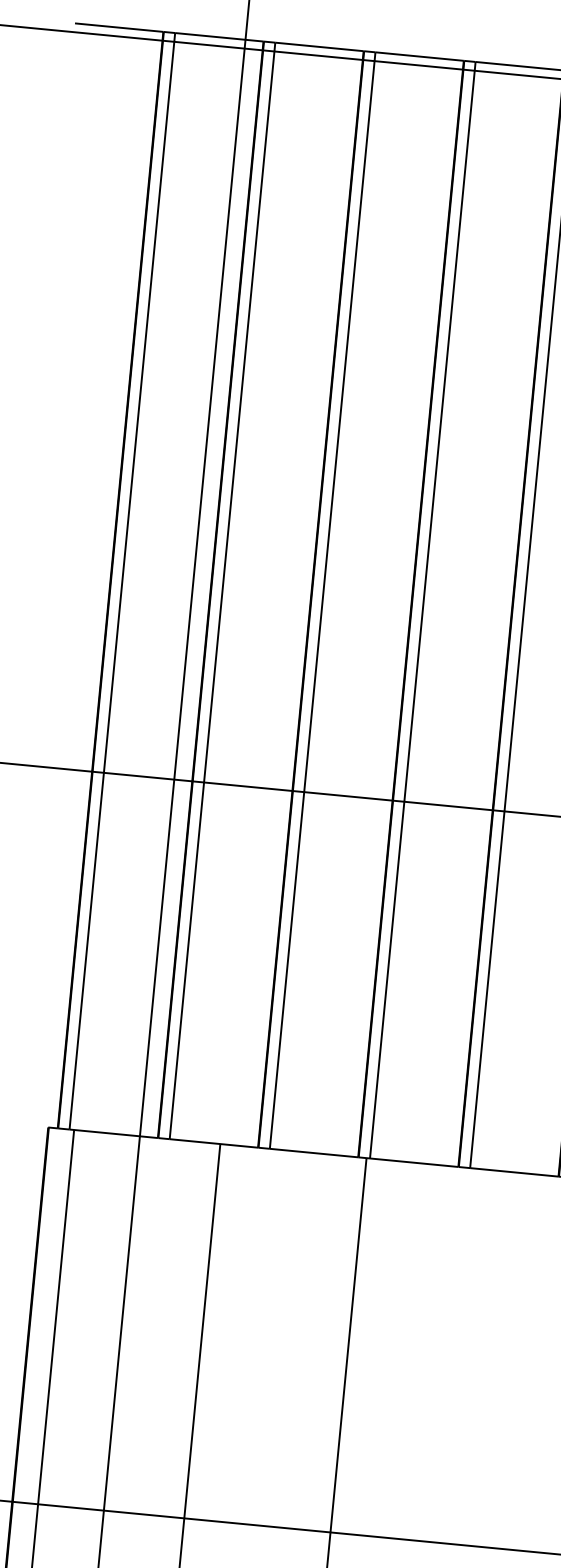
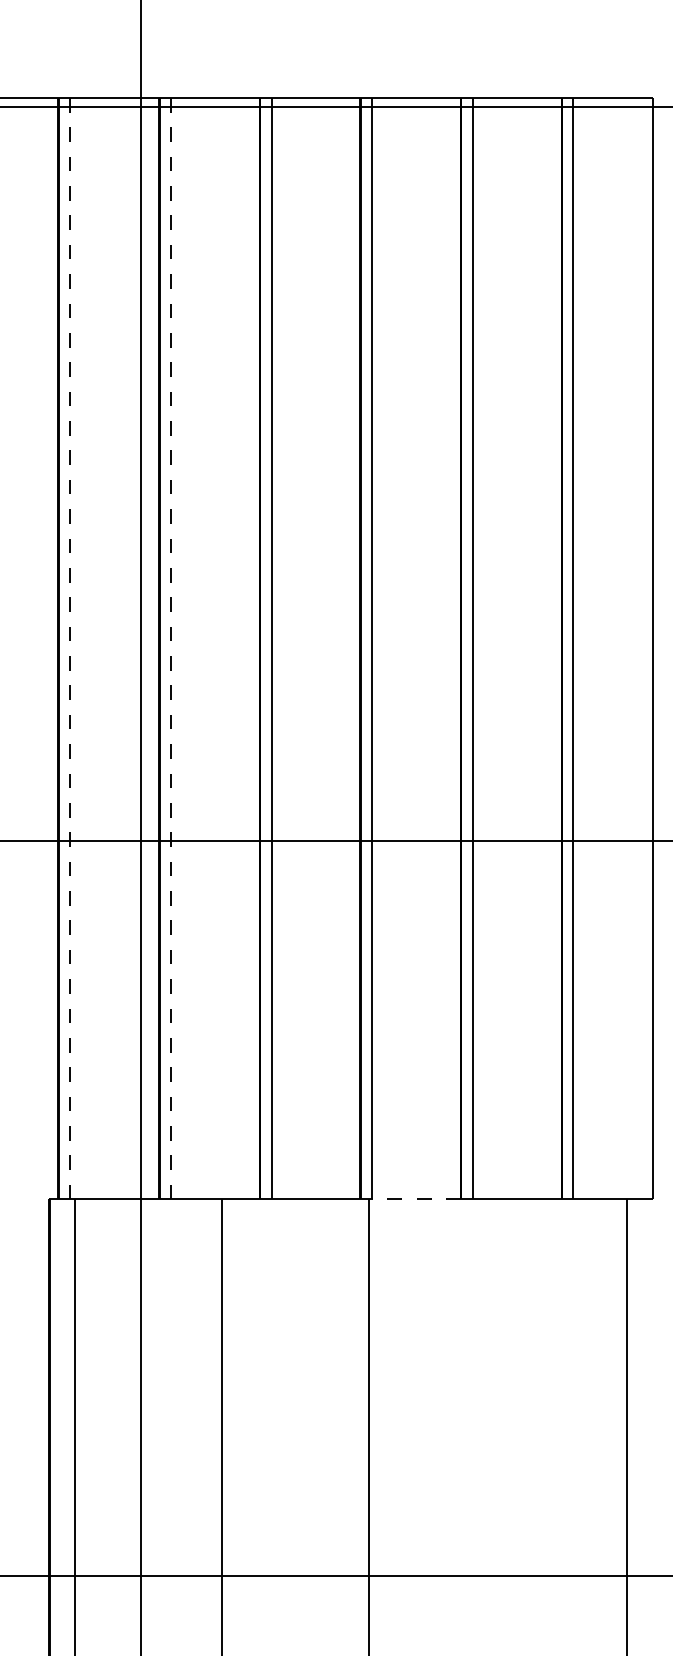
line: (122, 581) -> (70, 648), solid -> dashed
line: (222, 590) -> (170, 648), solid -> dashed
line: (414, 1162) -> (416, 1199), solid -> dashed

